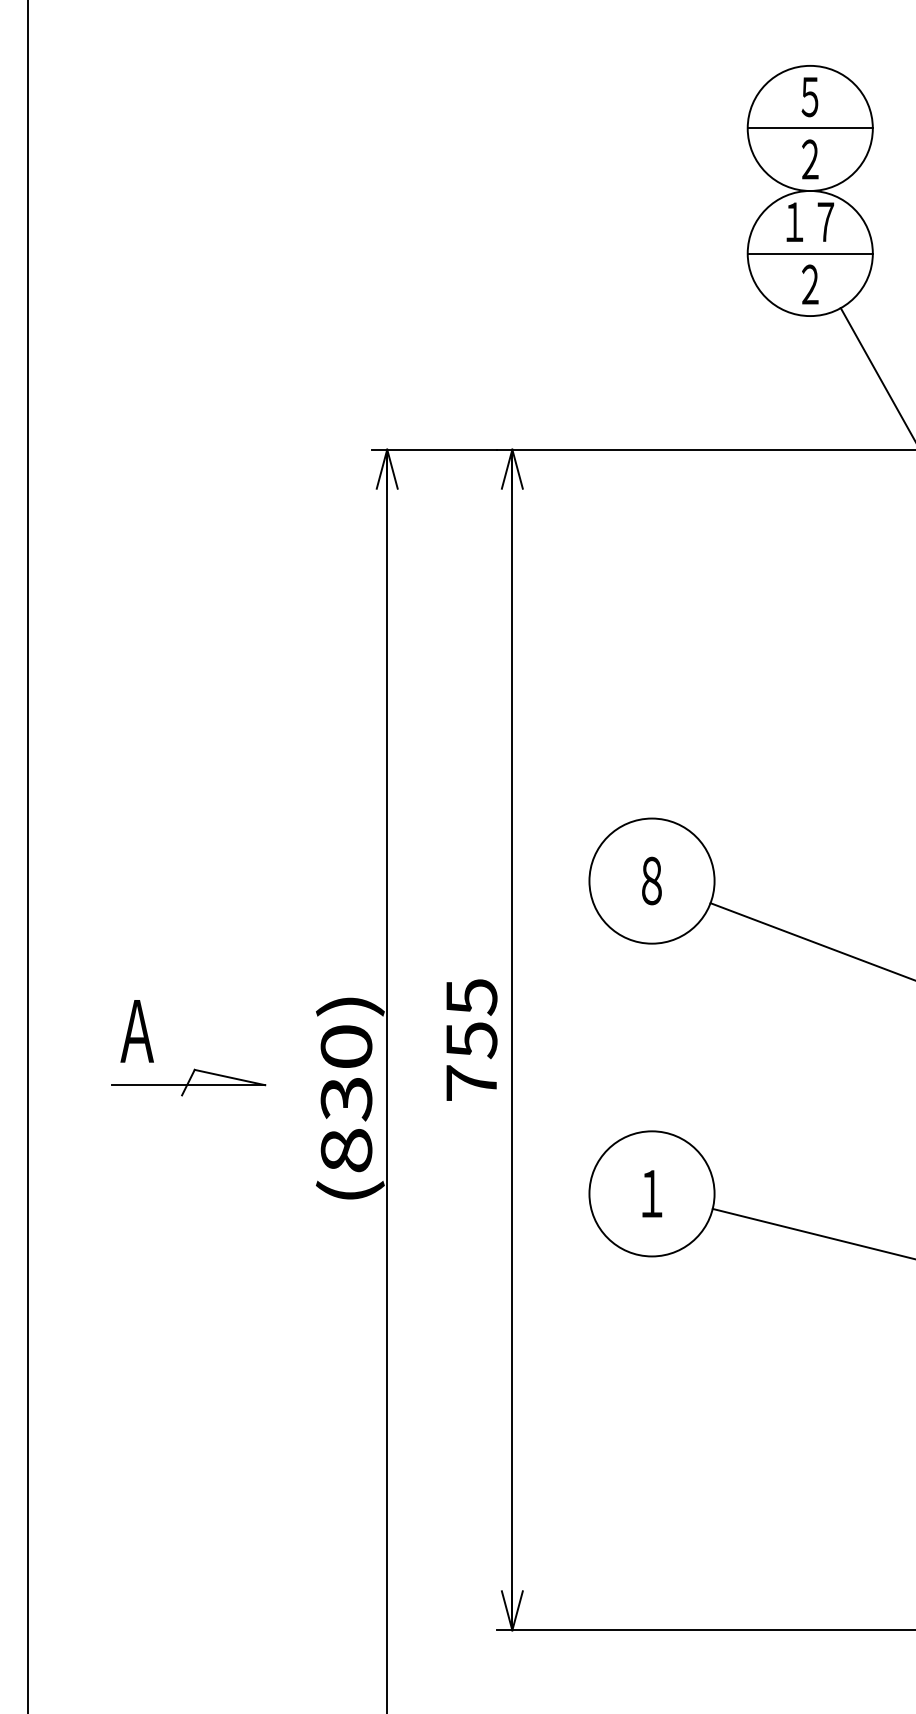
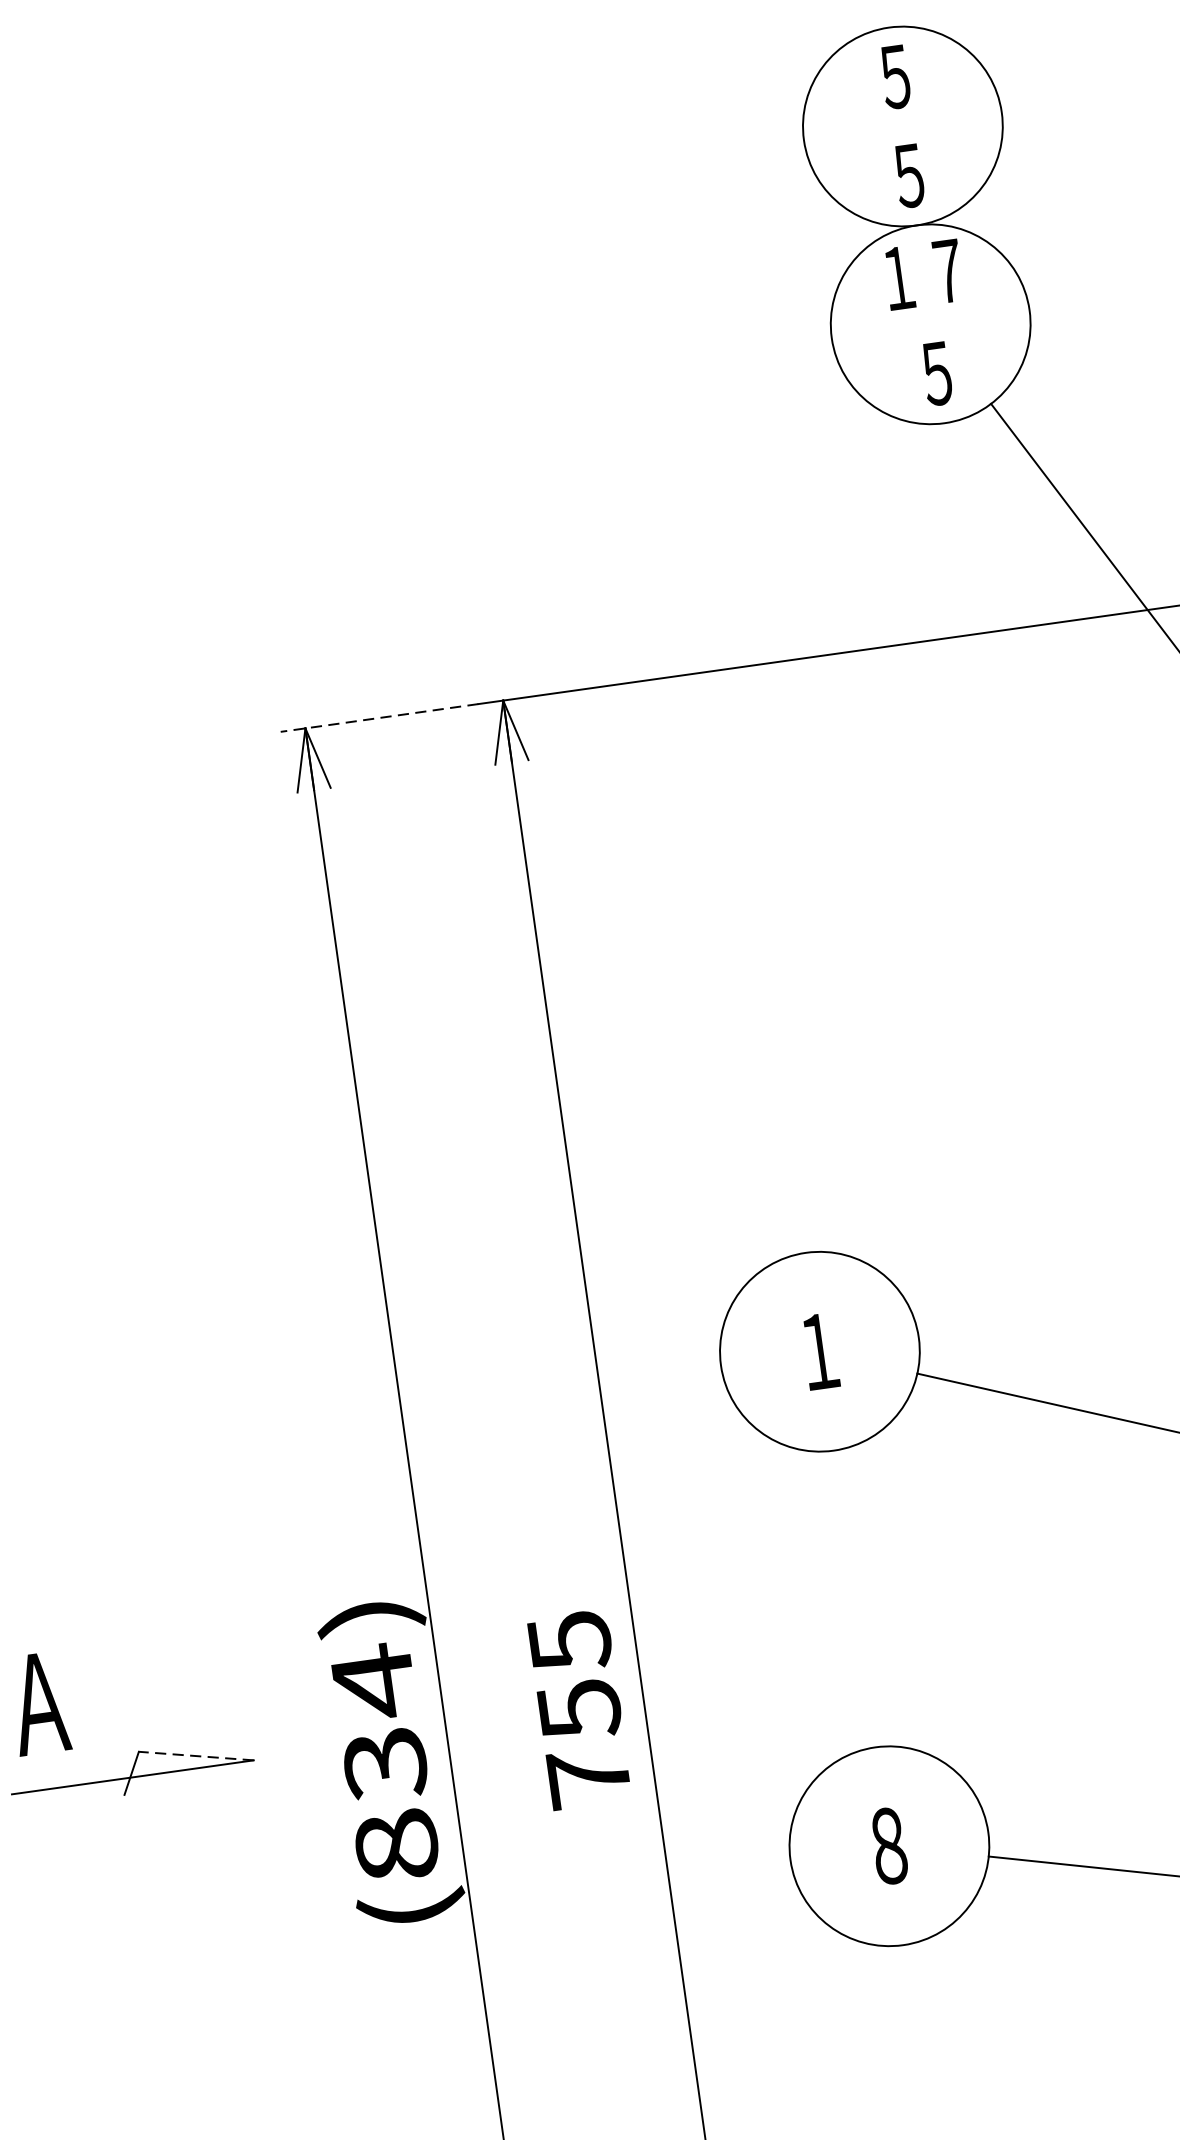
line: (809, 128) -> (901, 126), removed
text: (809, 159) -> (908, 175), ２ -> ５
line: (809, 253) -> (929, 324), removed
text: (809, 284) -> (936, 373), ２ -> ５
line: (434, 449) -> (380, 717), solid -> dashed
text: (652, 880) -> (820, 1350), ８ -> １
text: (471, 1039) -> (579, 1708), moved
text: (346, 1046) -> (373, 1681), (830) -> (834)
line: (229, 1077) -> (195, 1756), solid -> dashed
text: (652, 1193) -> (890, 1845), １ -> ８

